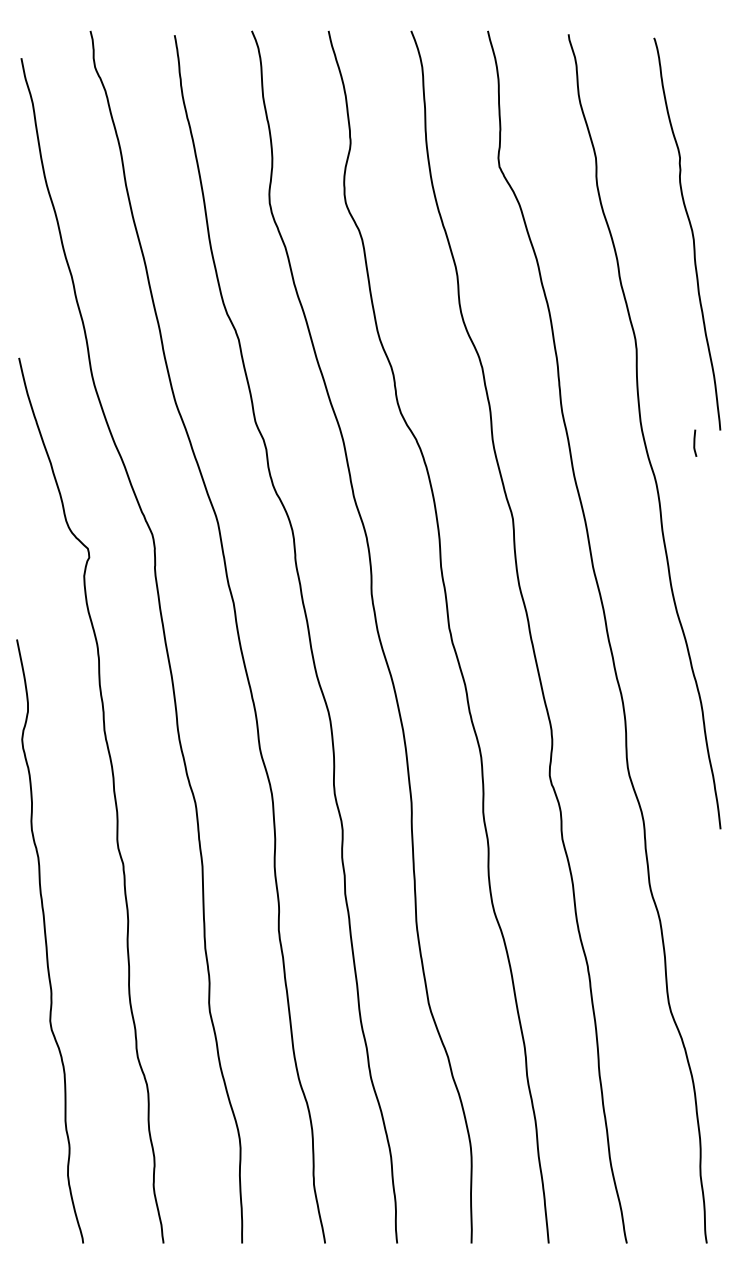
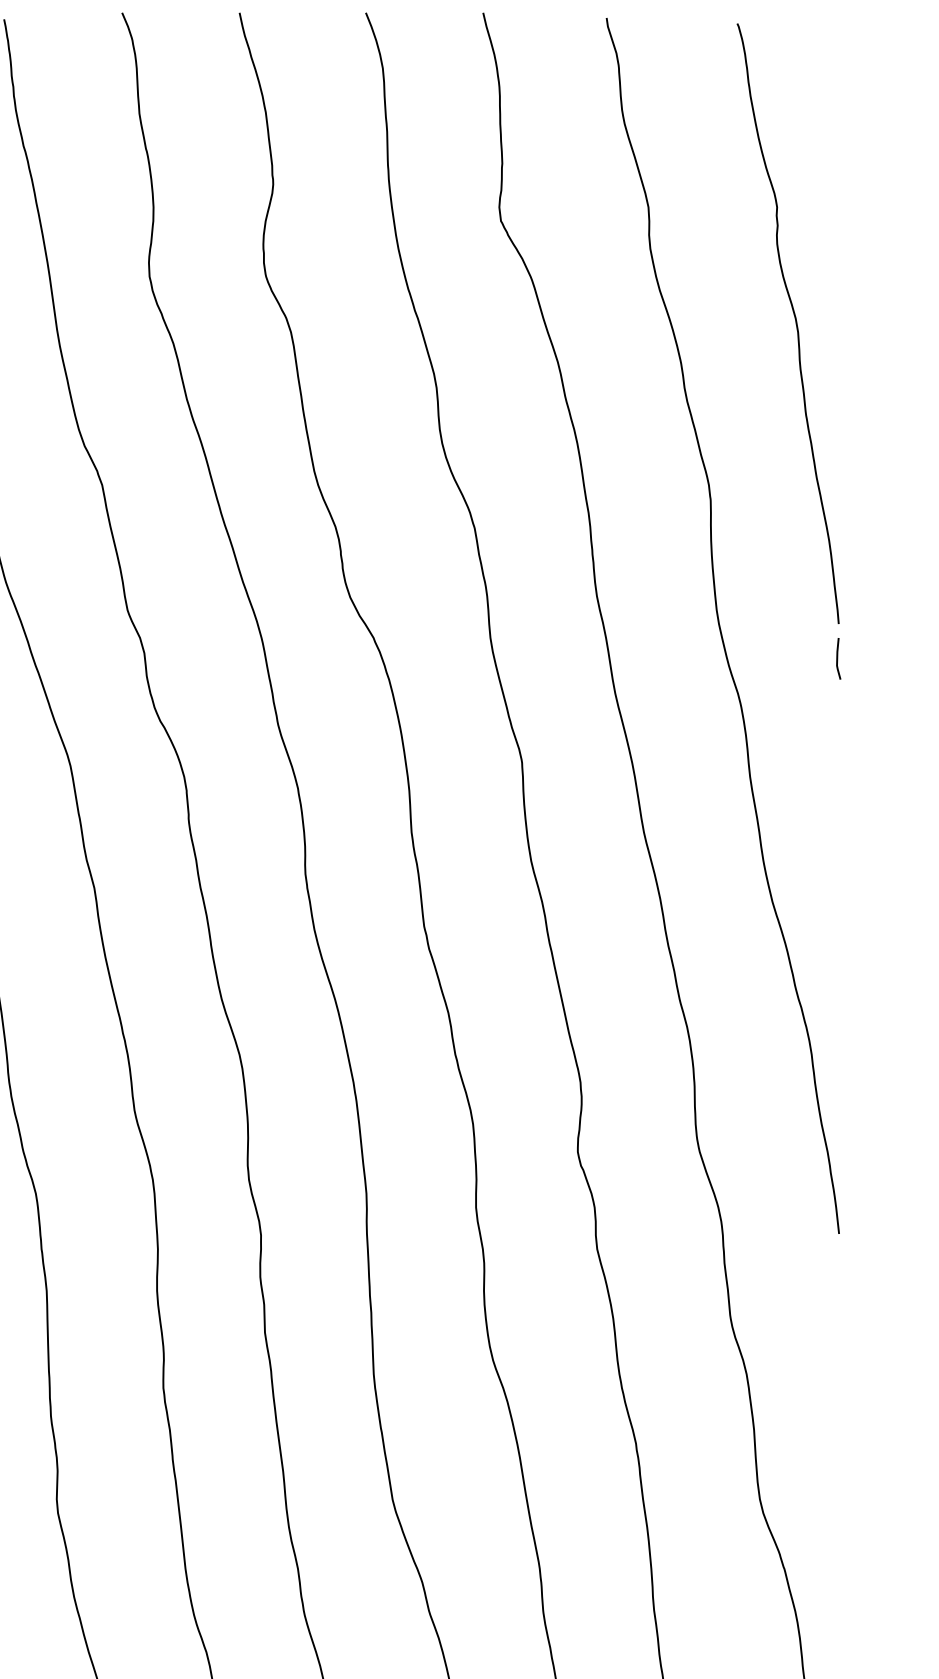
line: (695, 442) -> (838, 657), moved

